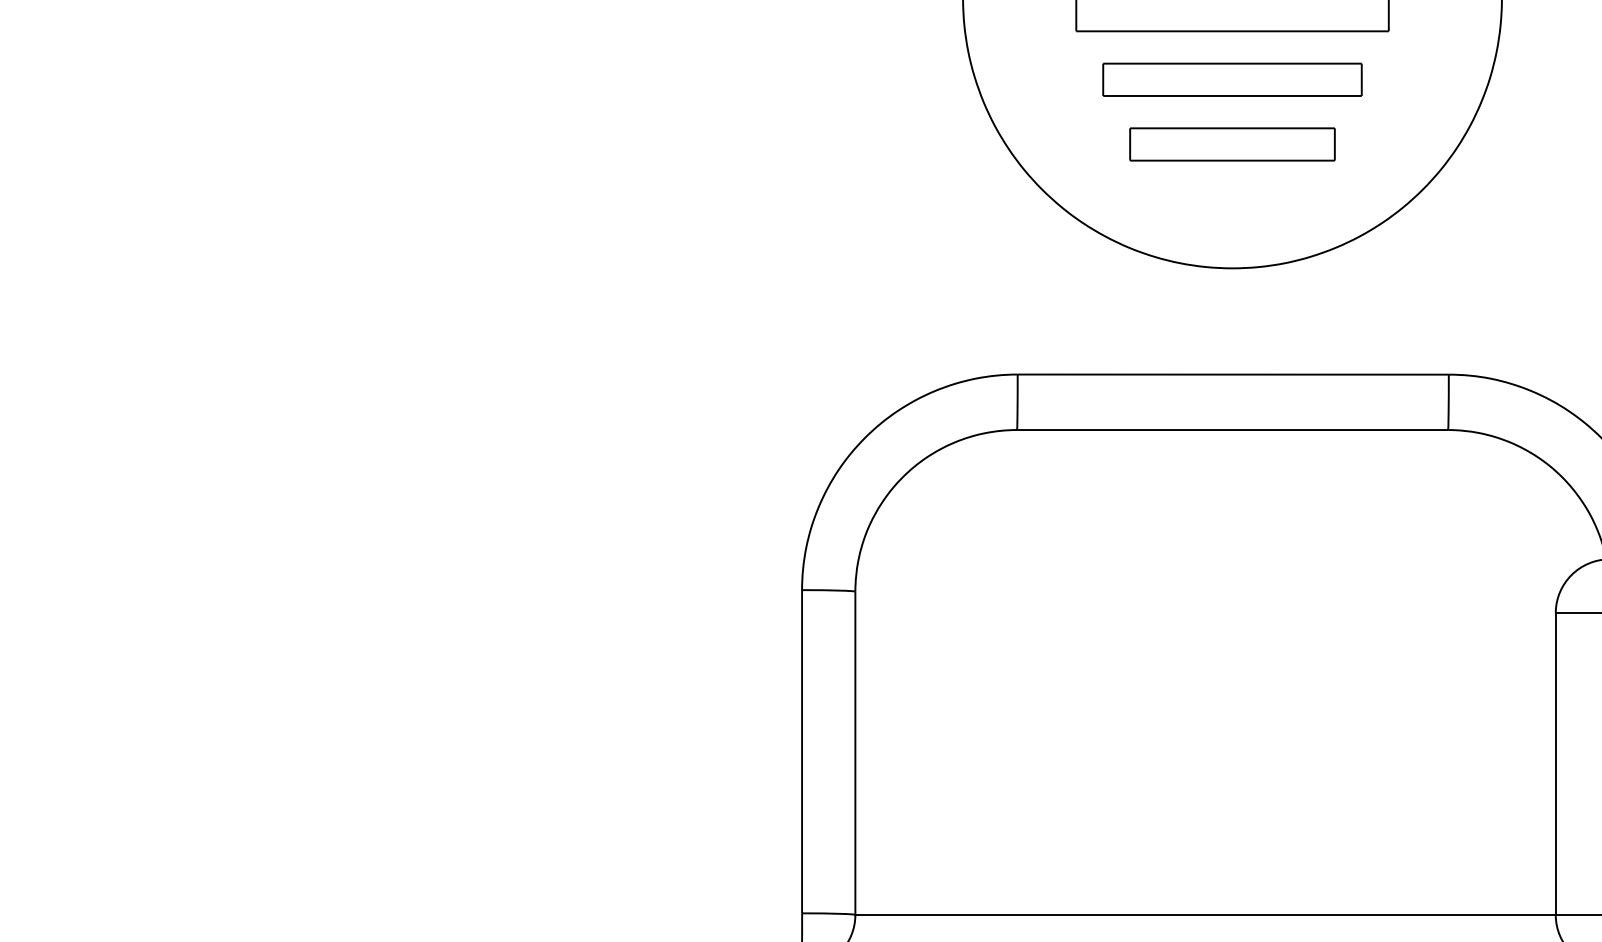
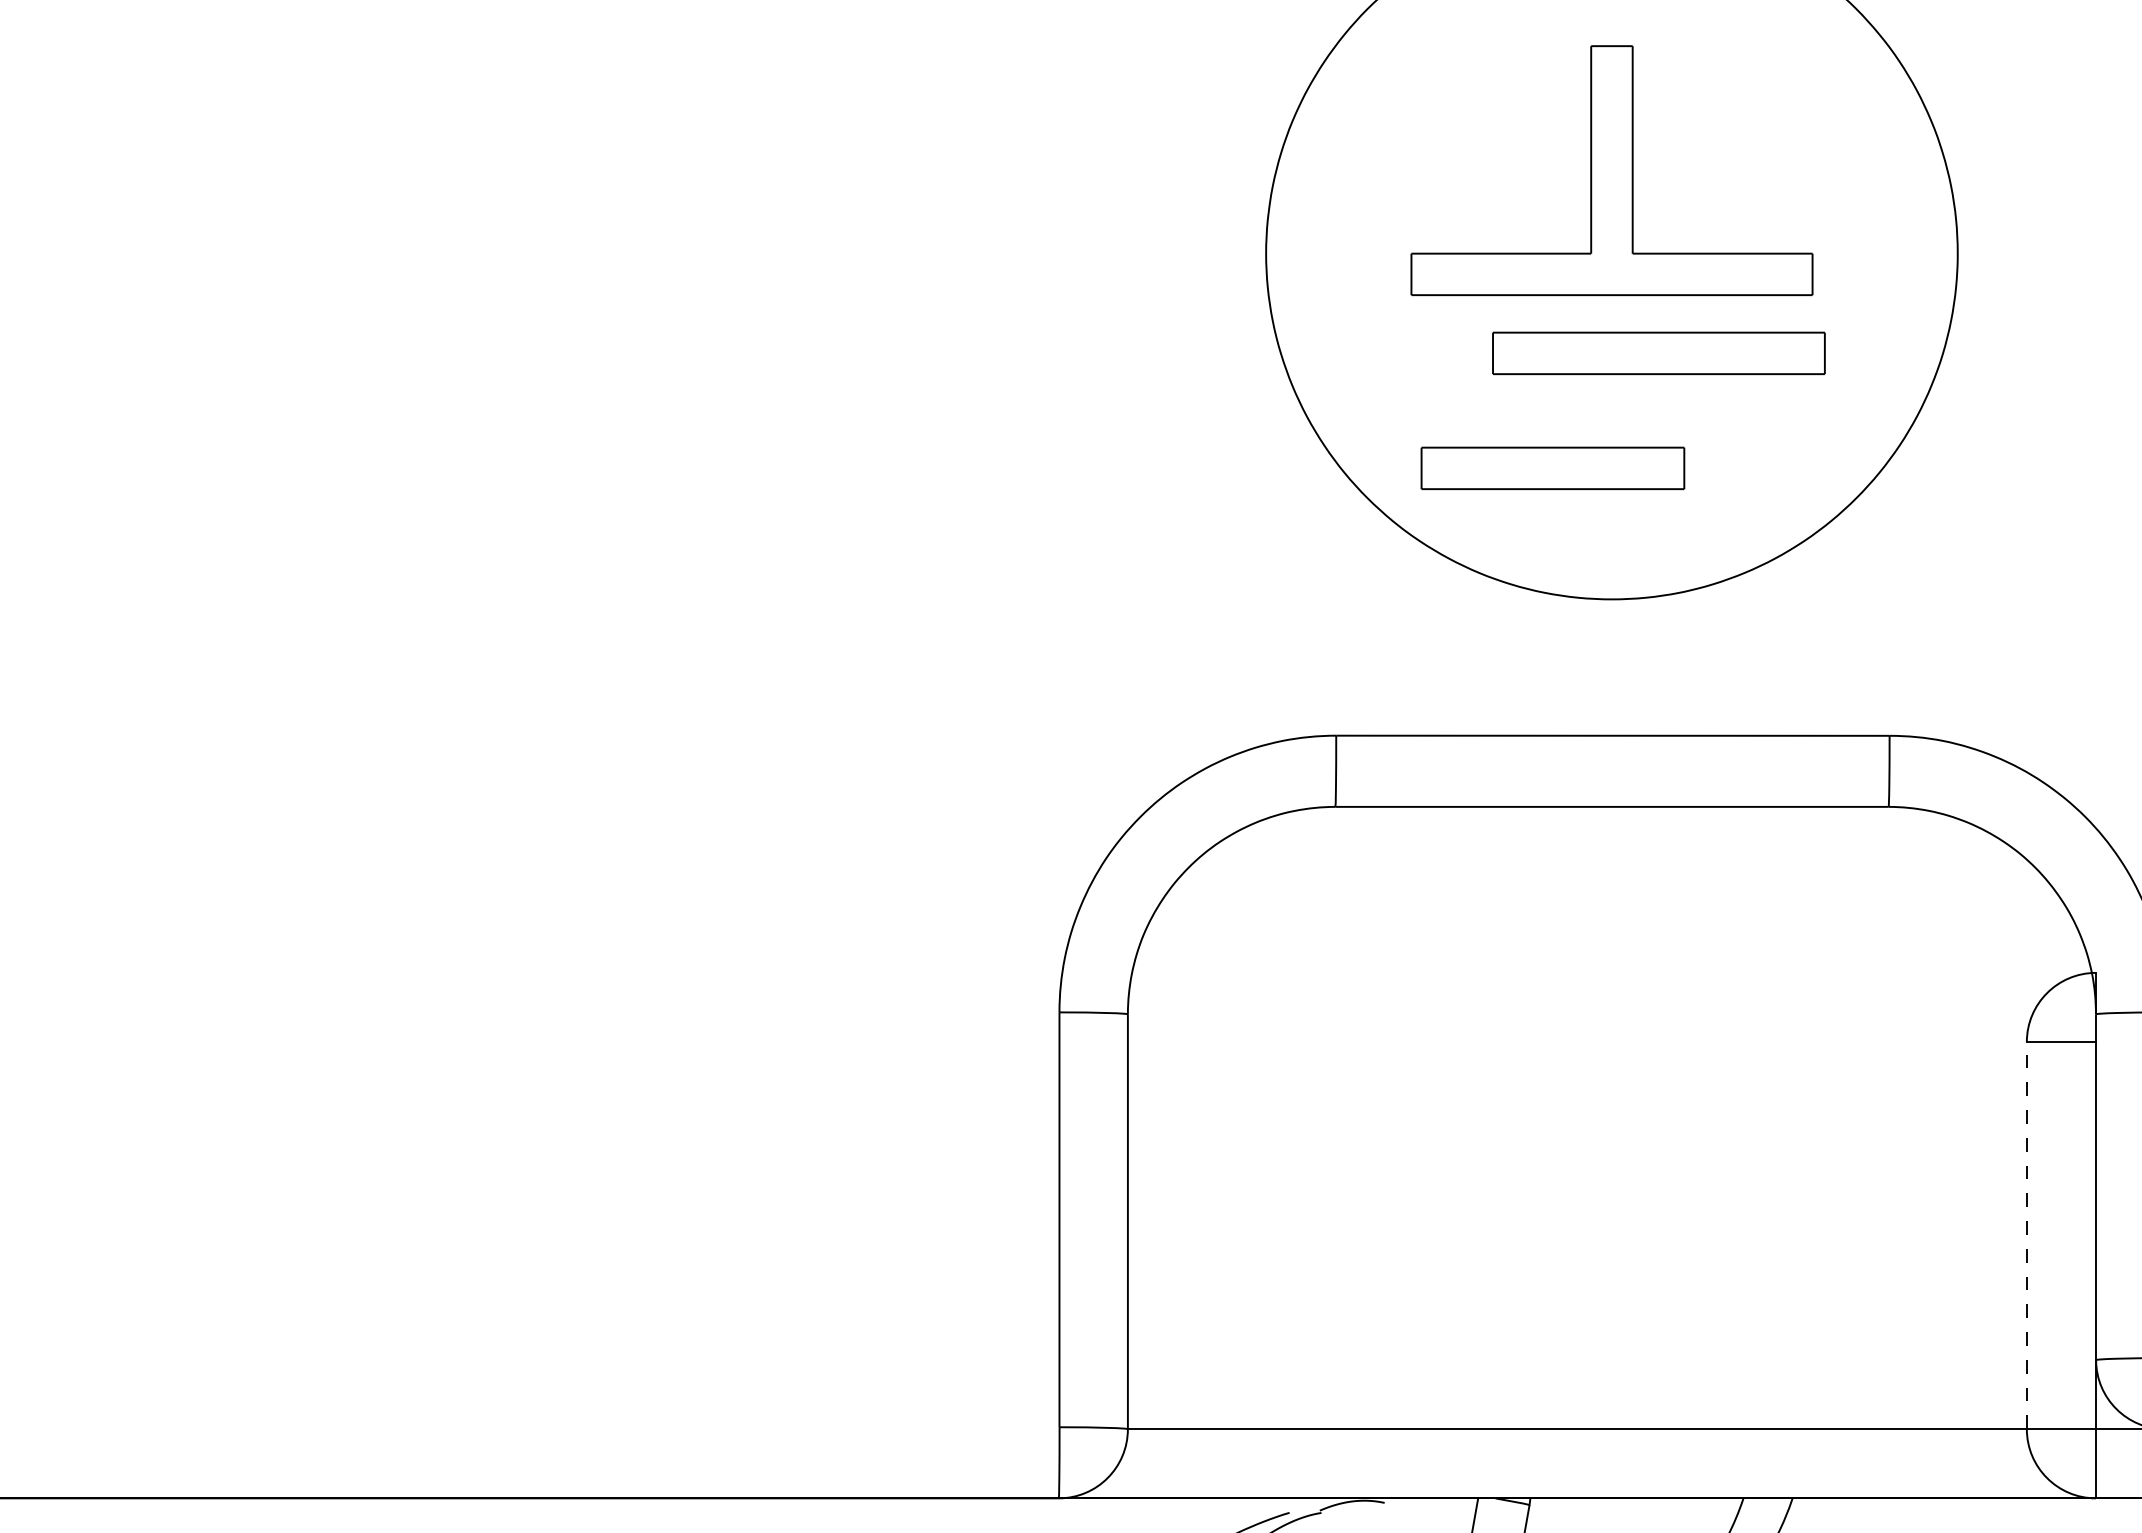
part: (1232, 79) -> (1658, 352), moved
part: (1232, 143) -> (1552, 467), moved
line: (1555, 763) -> (2026, 1235), solid -> dashed

